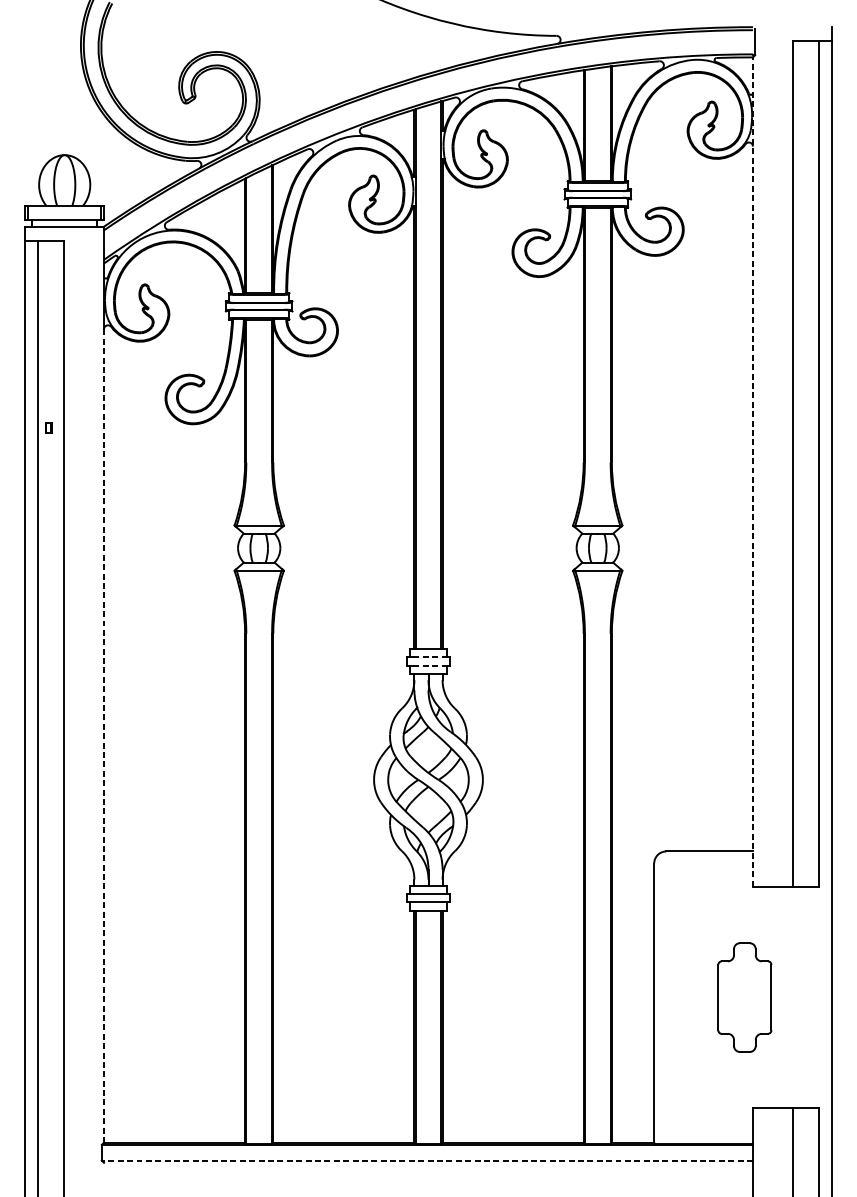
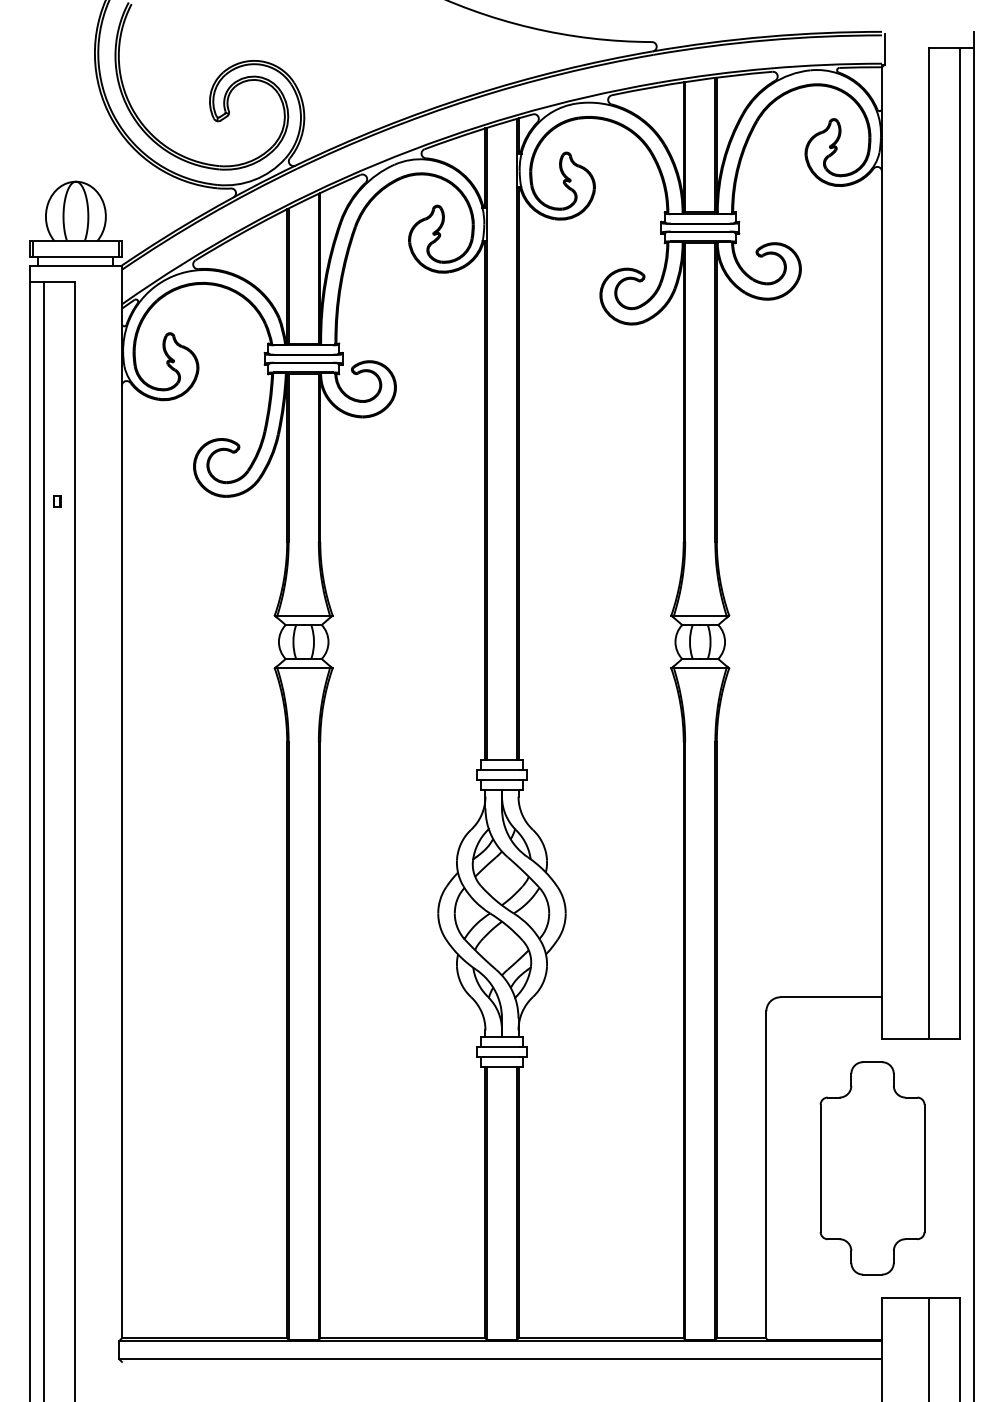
line: (753, 471) -> (882, 552), dashed -> solid
line: (428, 657) -> (502, 770), dashed -> solid
line: (428, 665) -> (502, 779), dashed -> solid
line: (103, 736) -> (121, 862), dashed -> solid
part: (744, 997) -> (872, 1168), size x1.67
line: (427, 1160) -> (500, 1359), dashed -> solid

